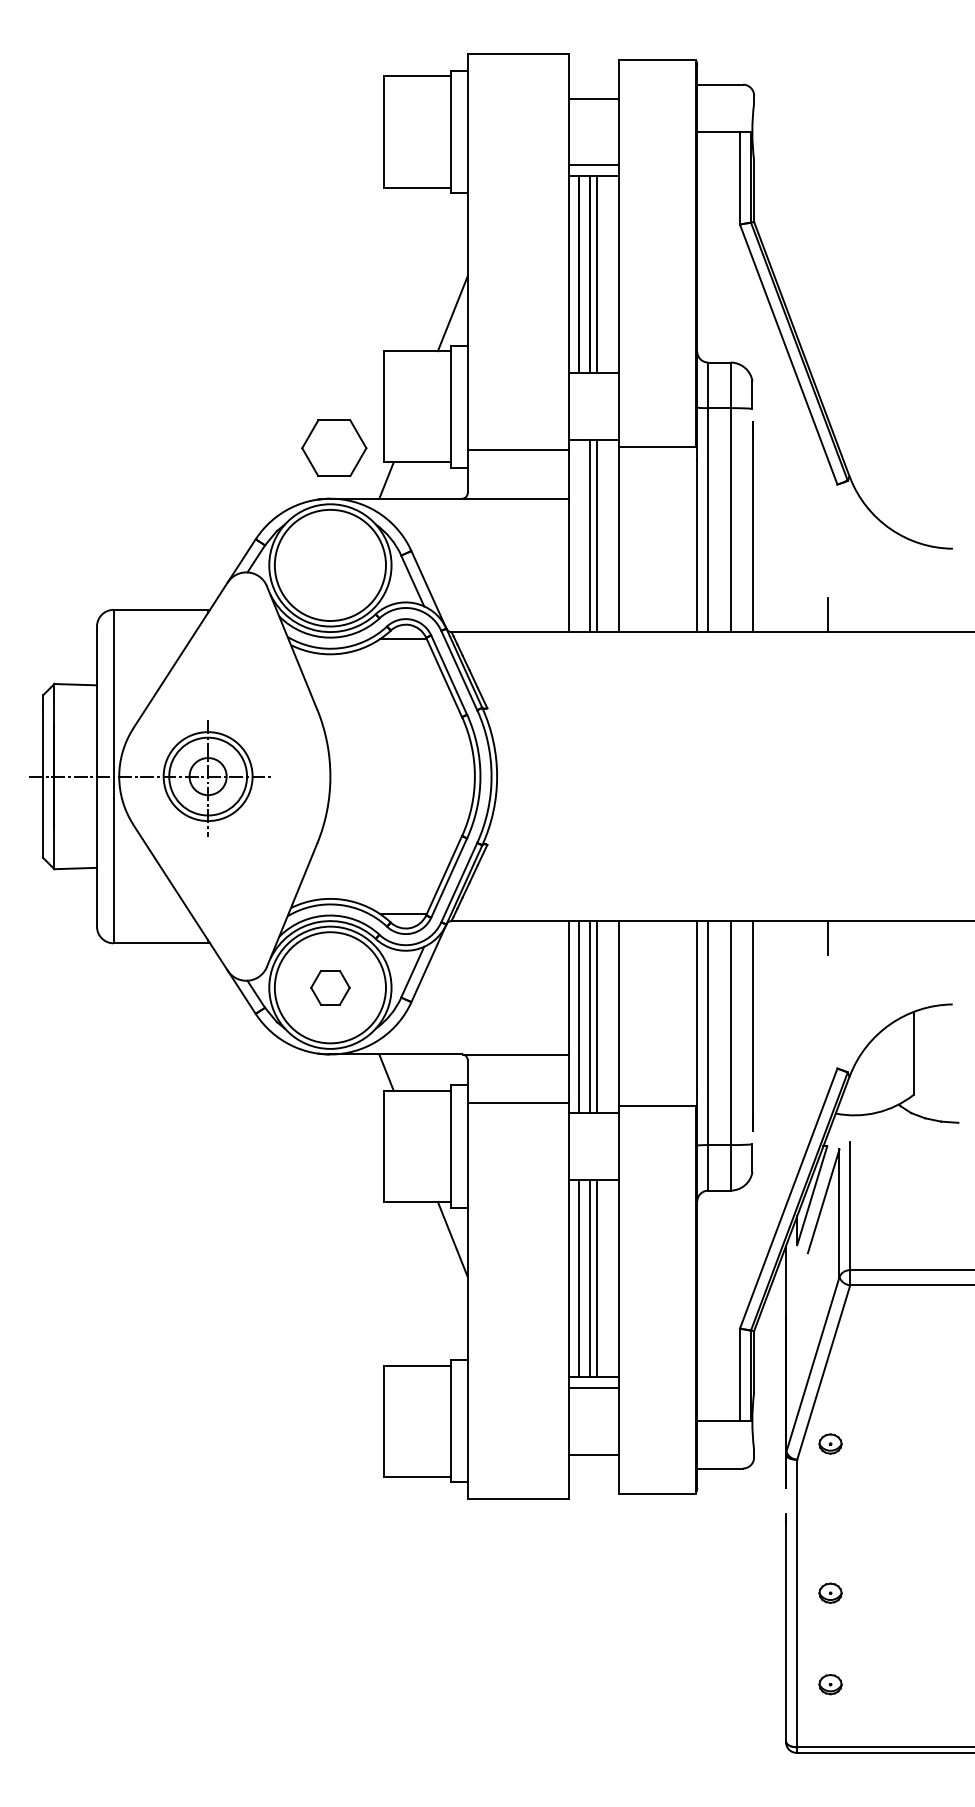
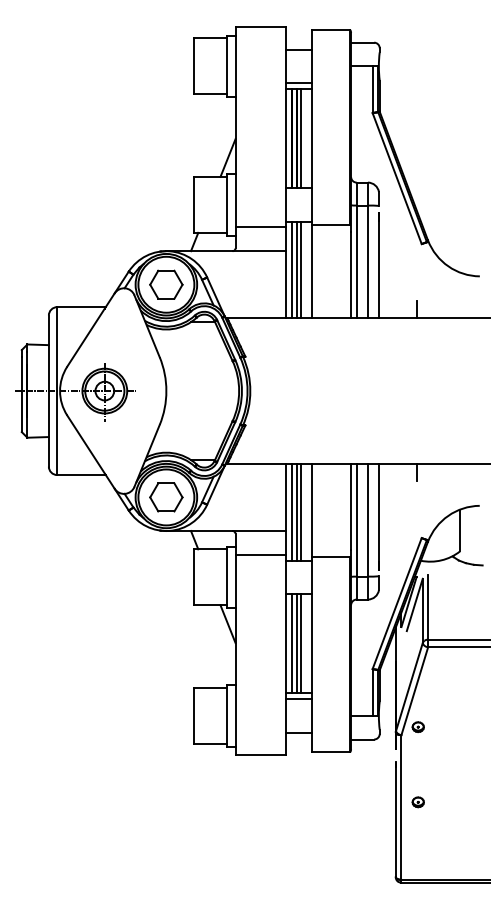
part: (334, 447) -> (166, 284), moved
line: (578, 535) -> (291, 269), added
part: (330, 987) -> (166, 497), size x1.67
part: (829, 1684) -> (417, 848), removed

